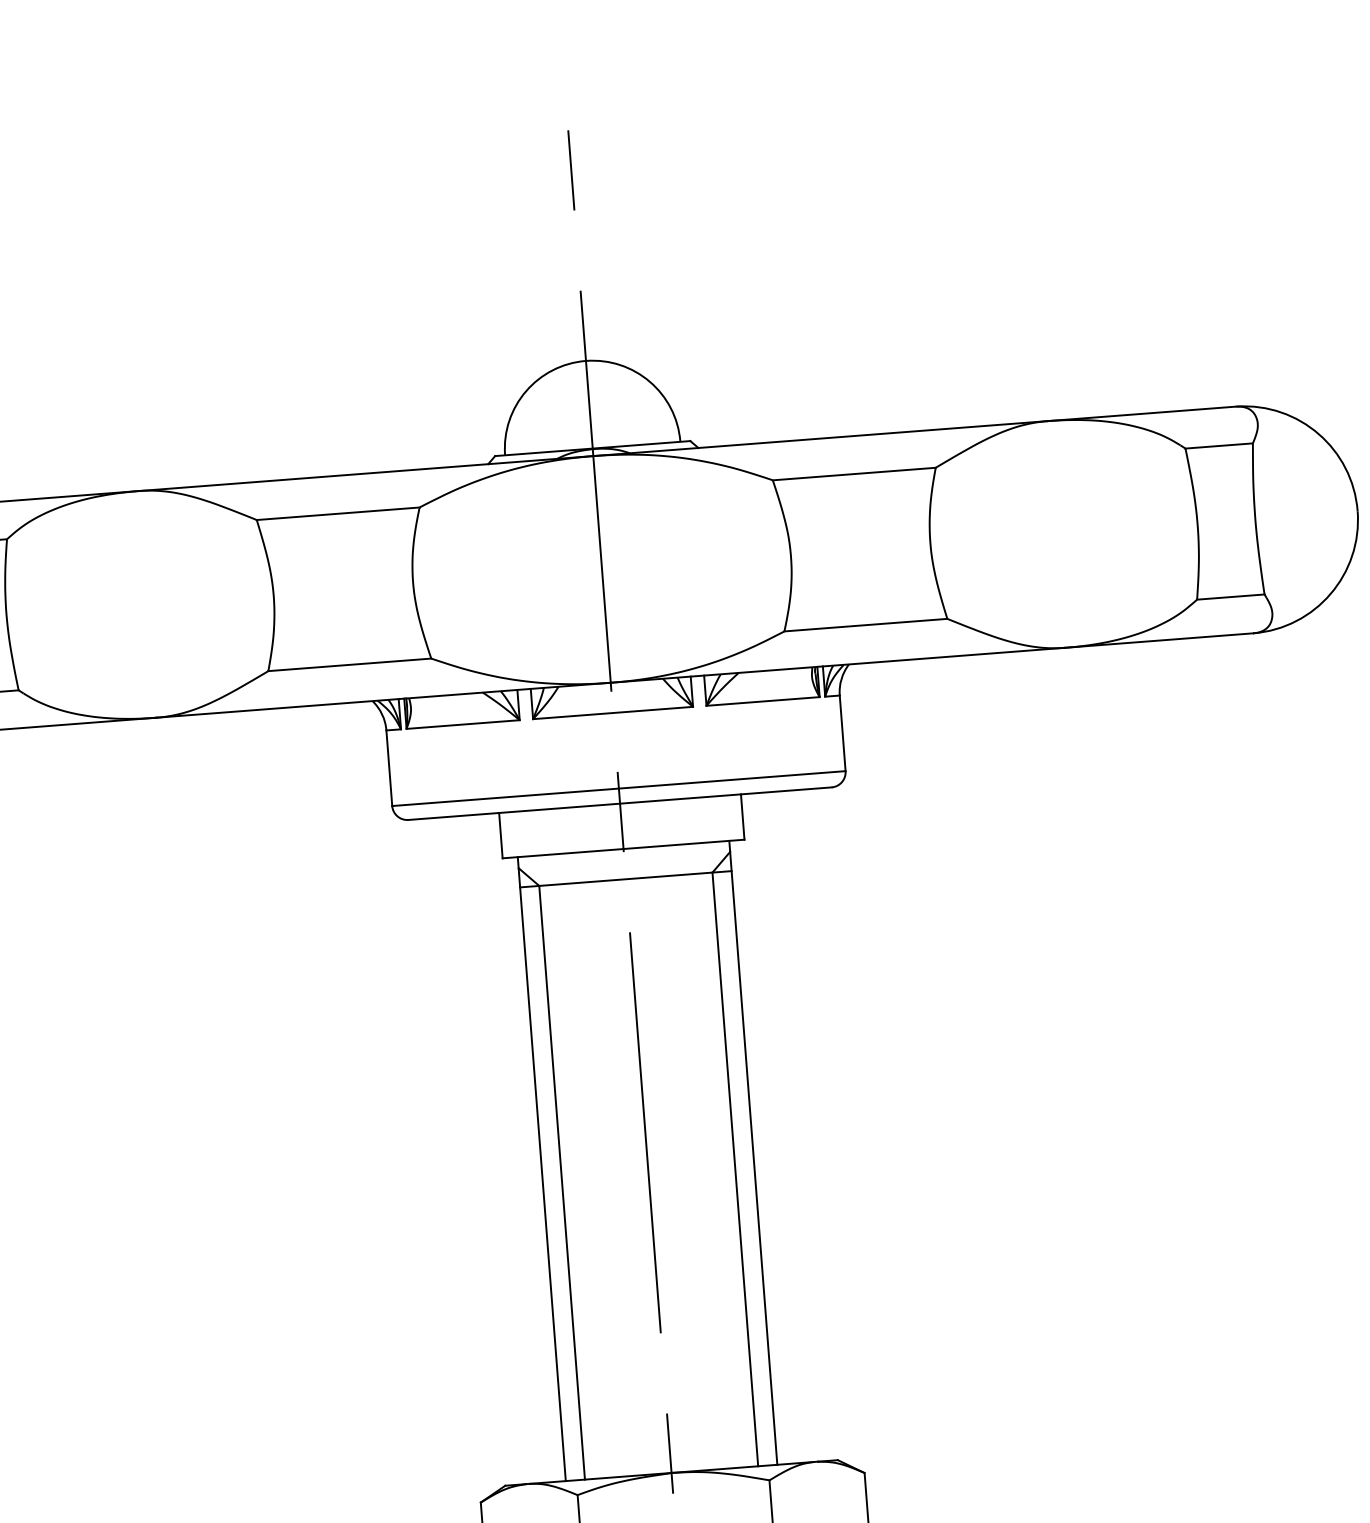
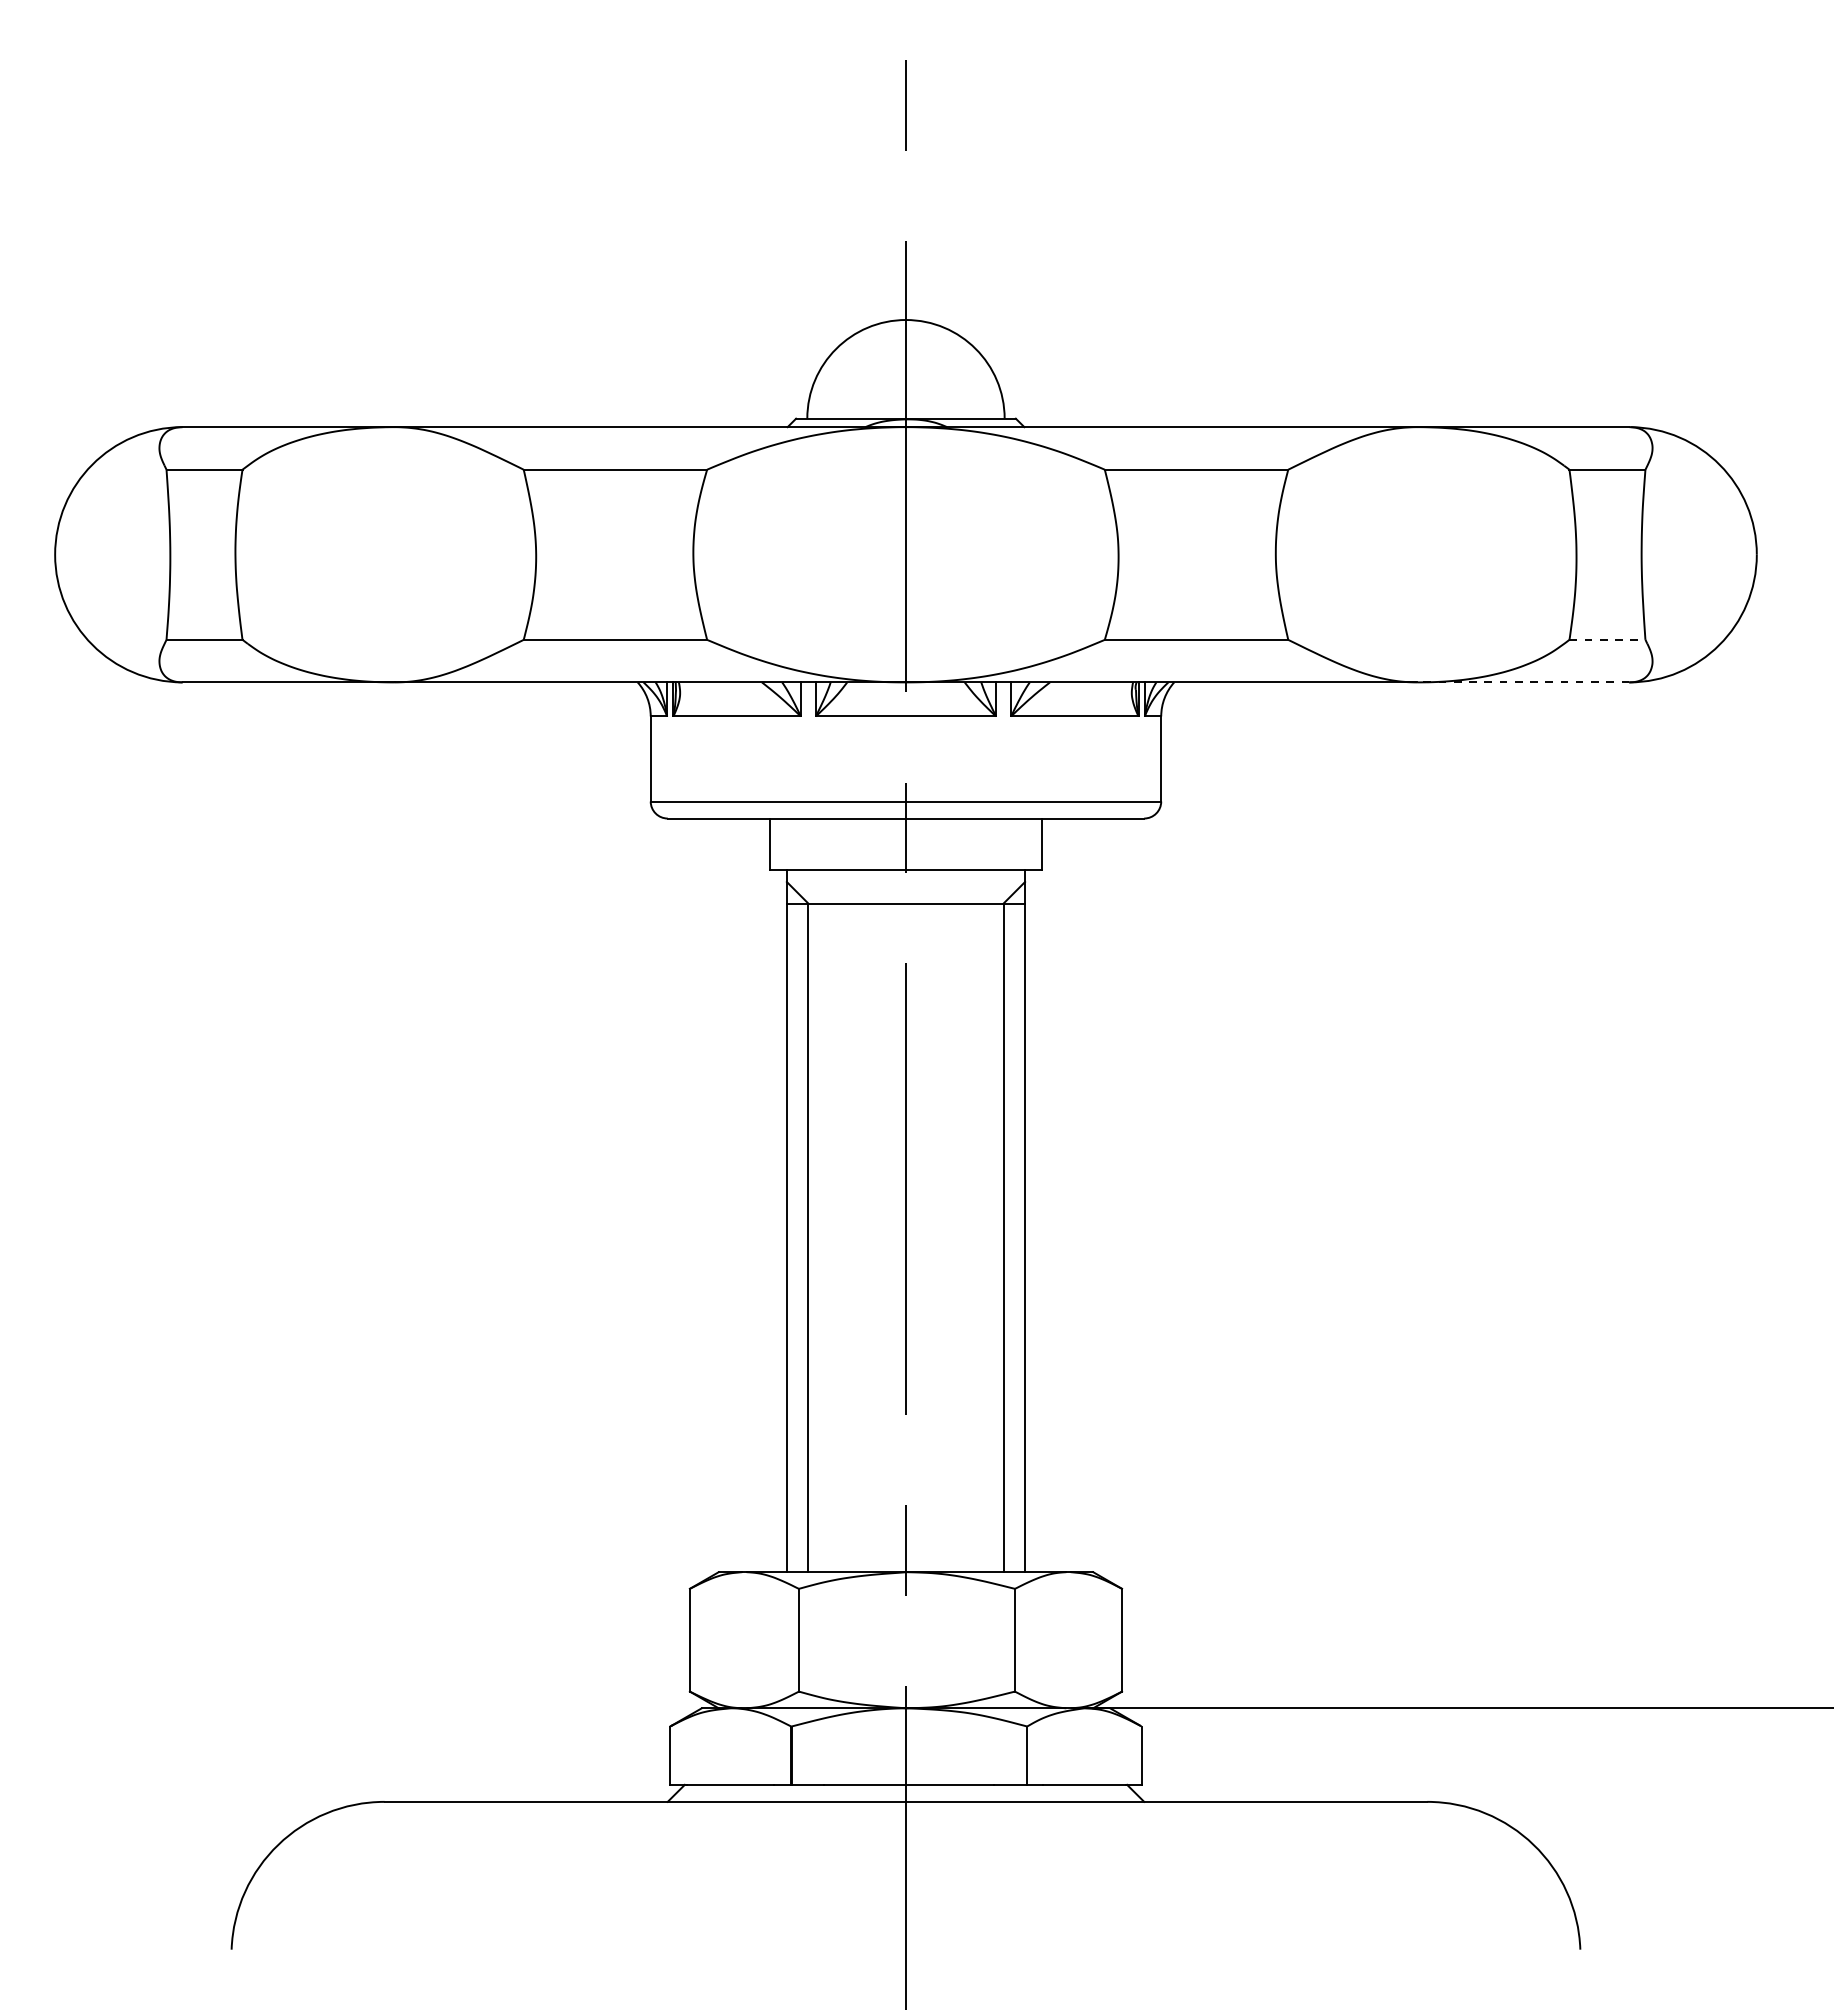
line: (1230, 596) -> (1607, 639), solid -> dashed
line: (1159, 640) -> (1523, 682), solid -> dashed

